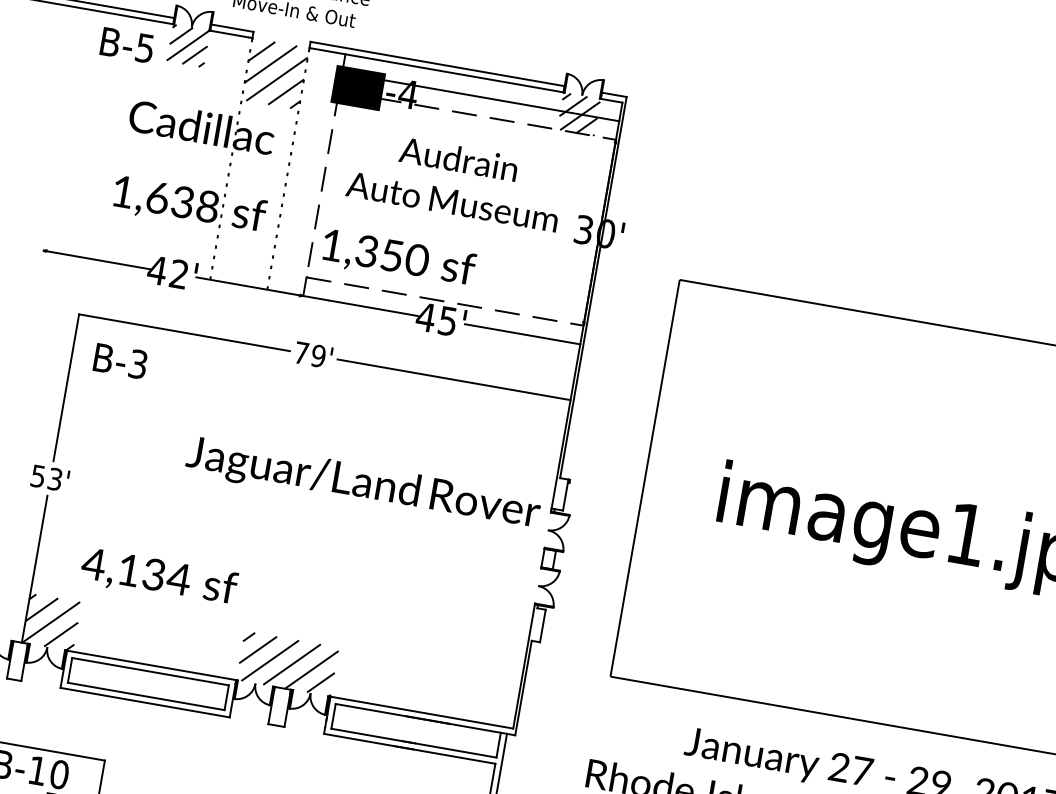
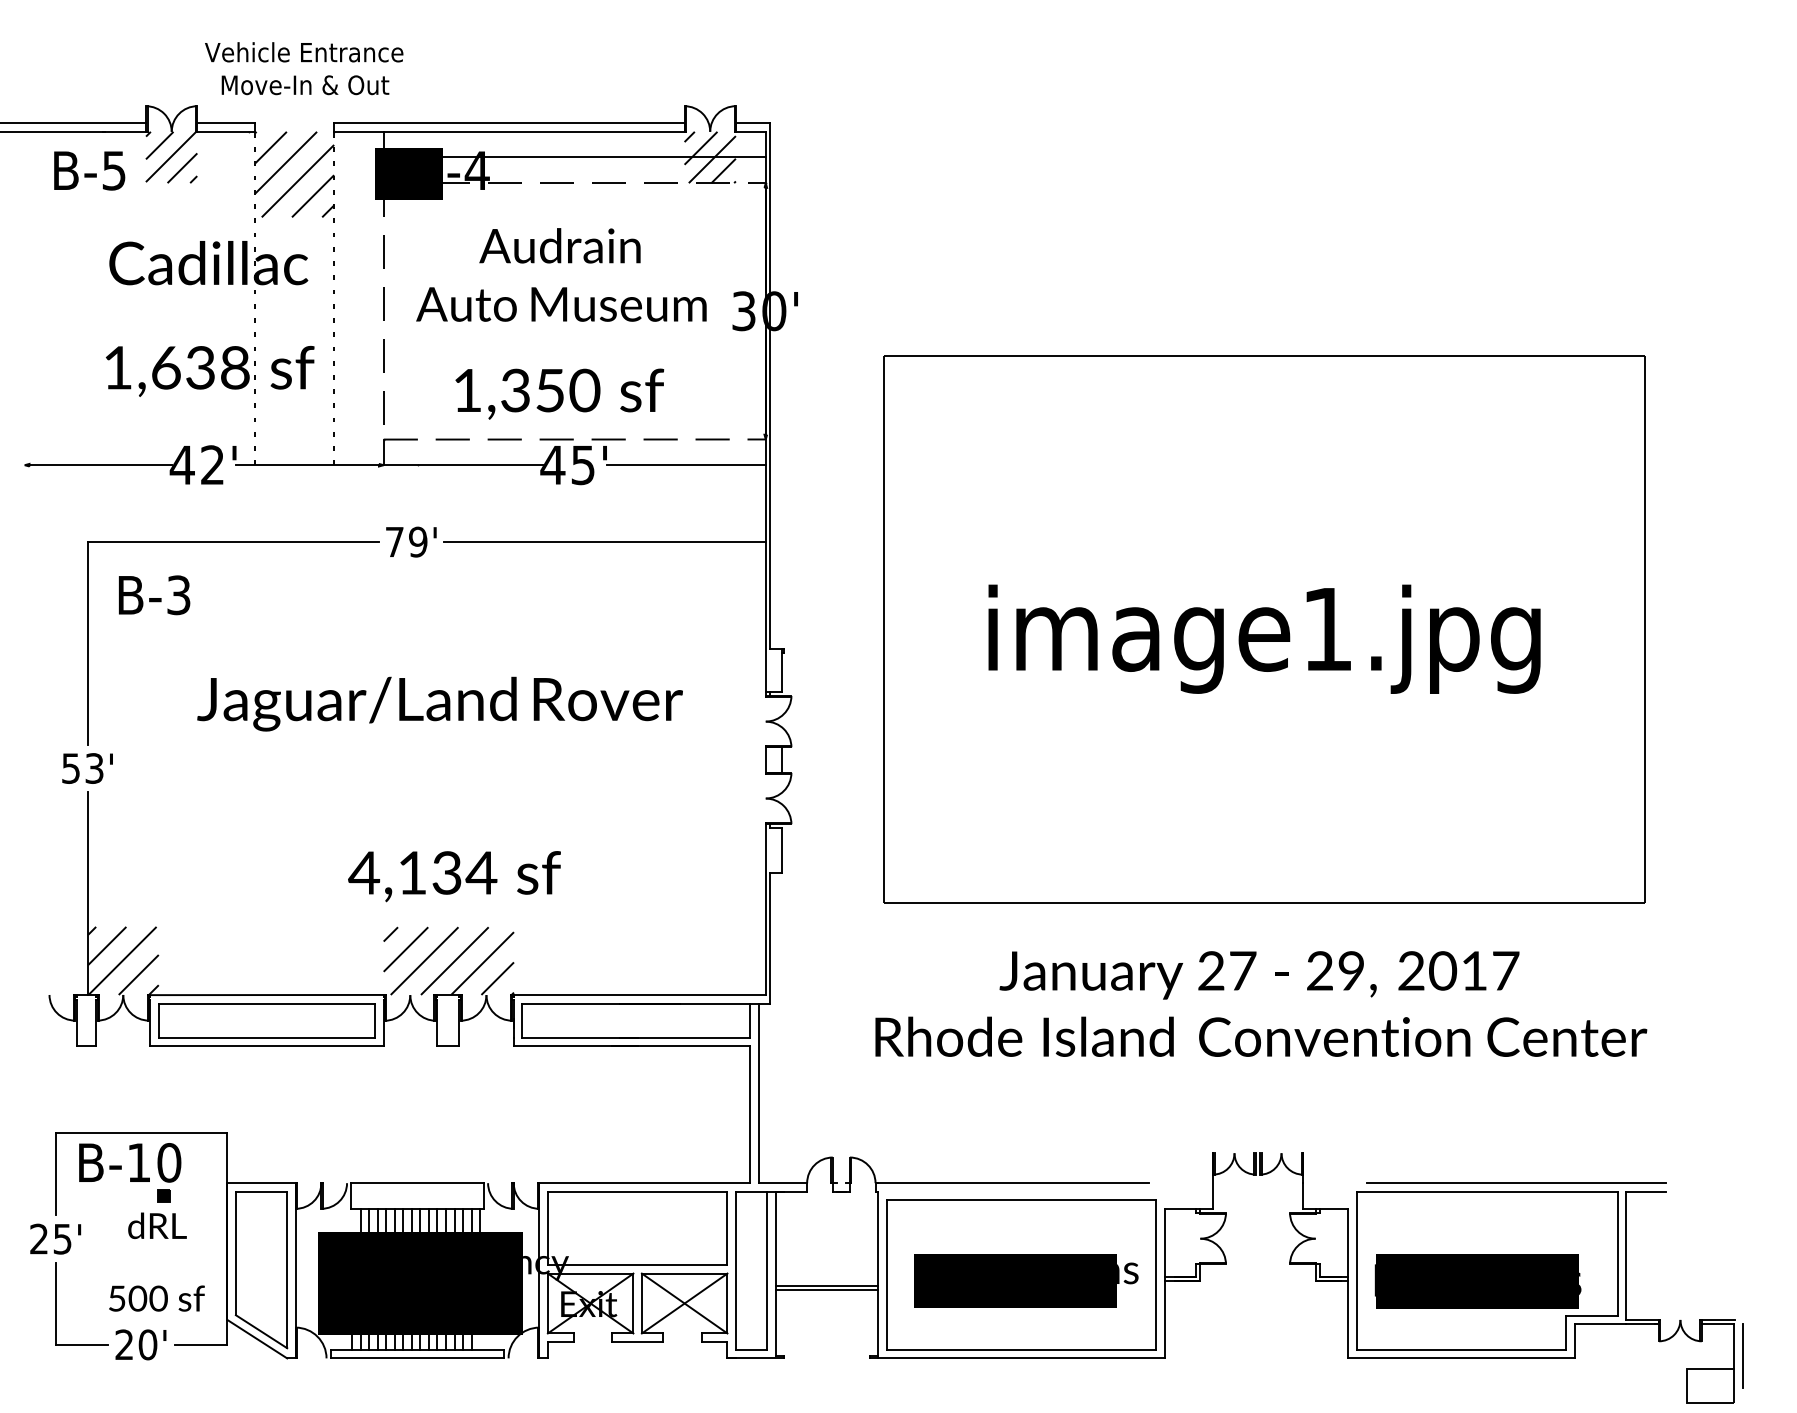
text: (398, 259) -> (559, 393), moved
text: (362, 484) -> (439, 703), moved
text: (159, 578) -> (454, 876), moved

